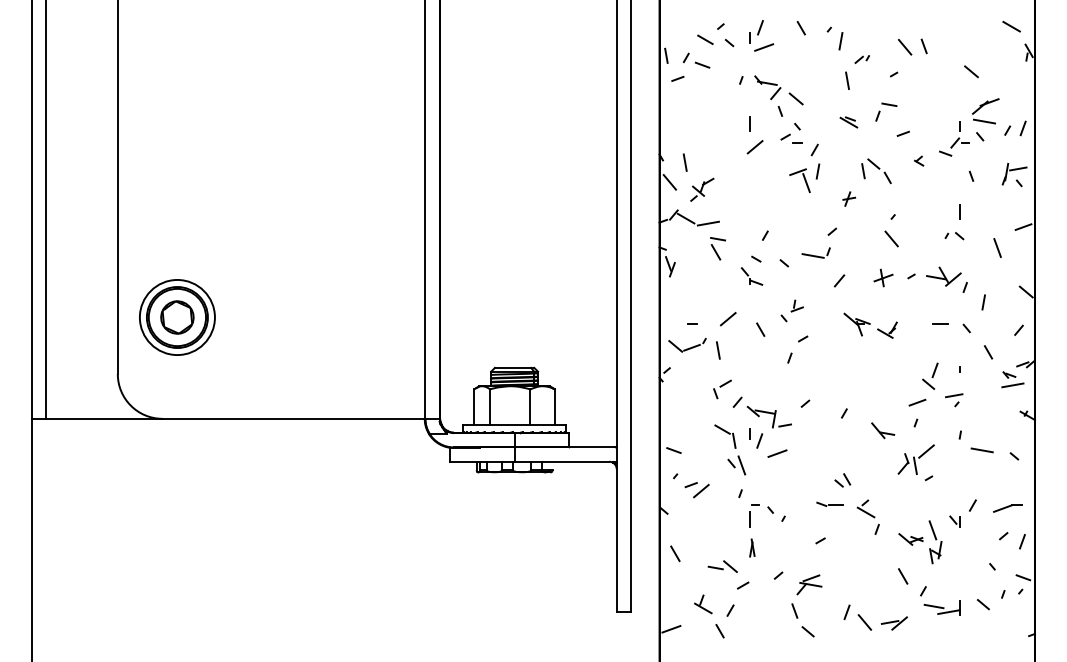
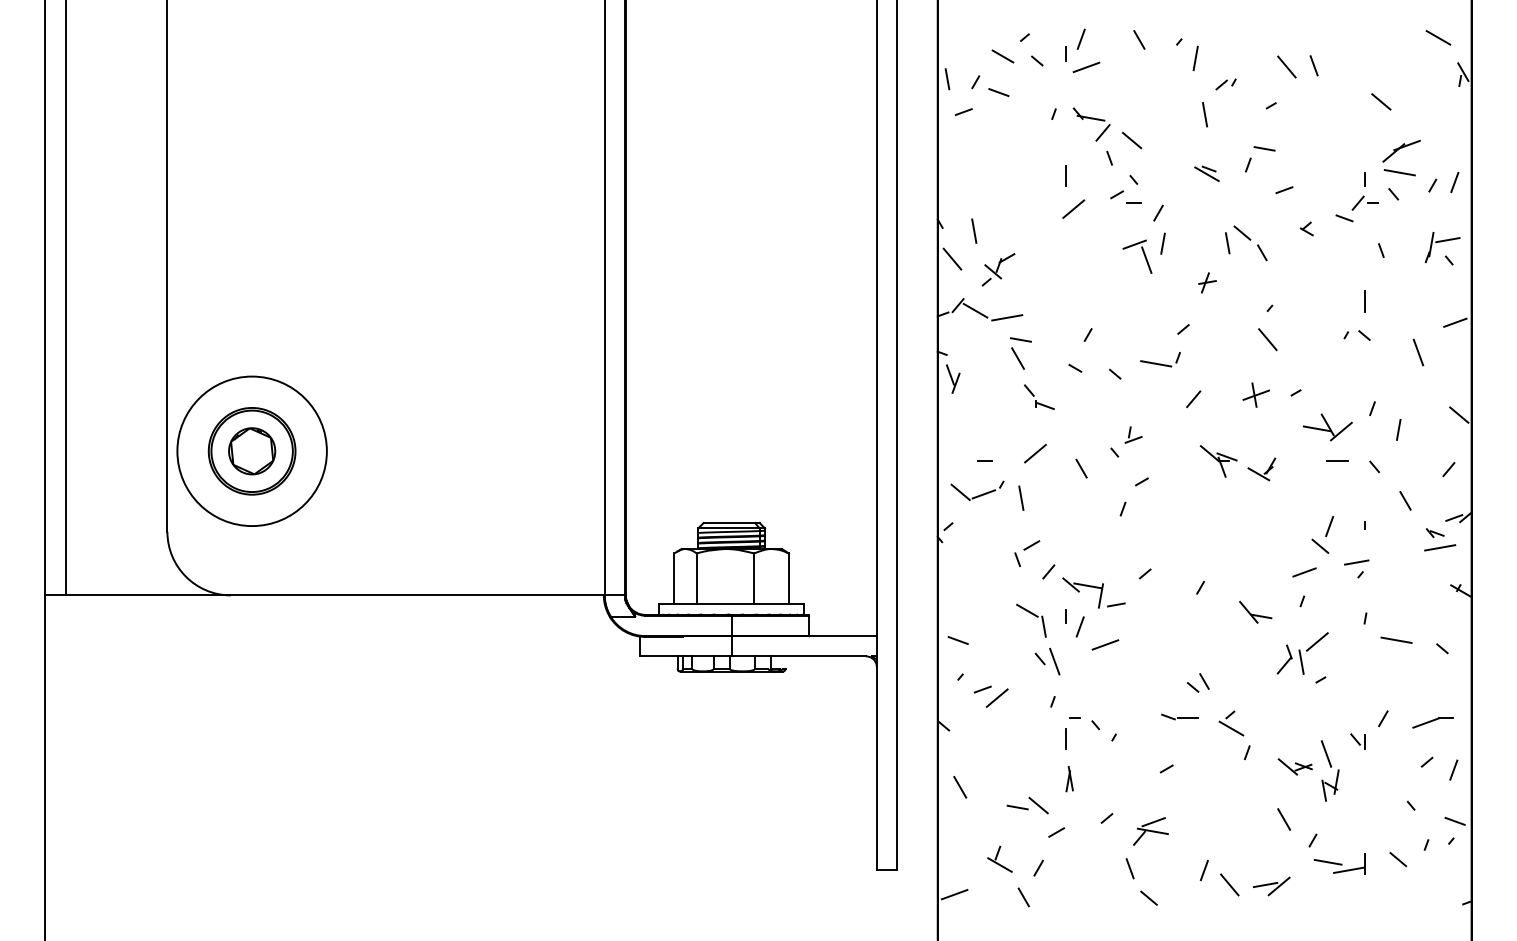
part: (751, 276) -> (1038, 397), moved
part: (943, 276) -> (1327, 427), moved
circle: (176, 317) -> (250, 451), size x1.4

